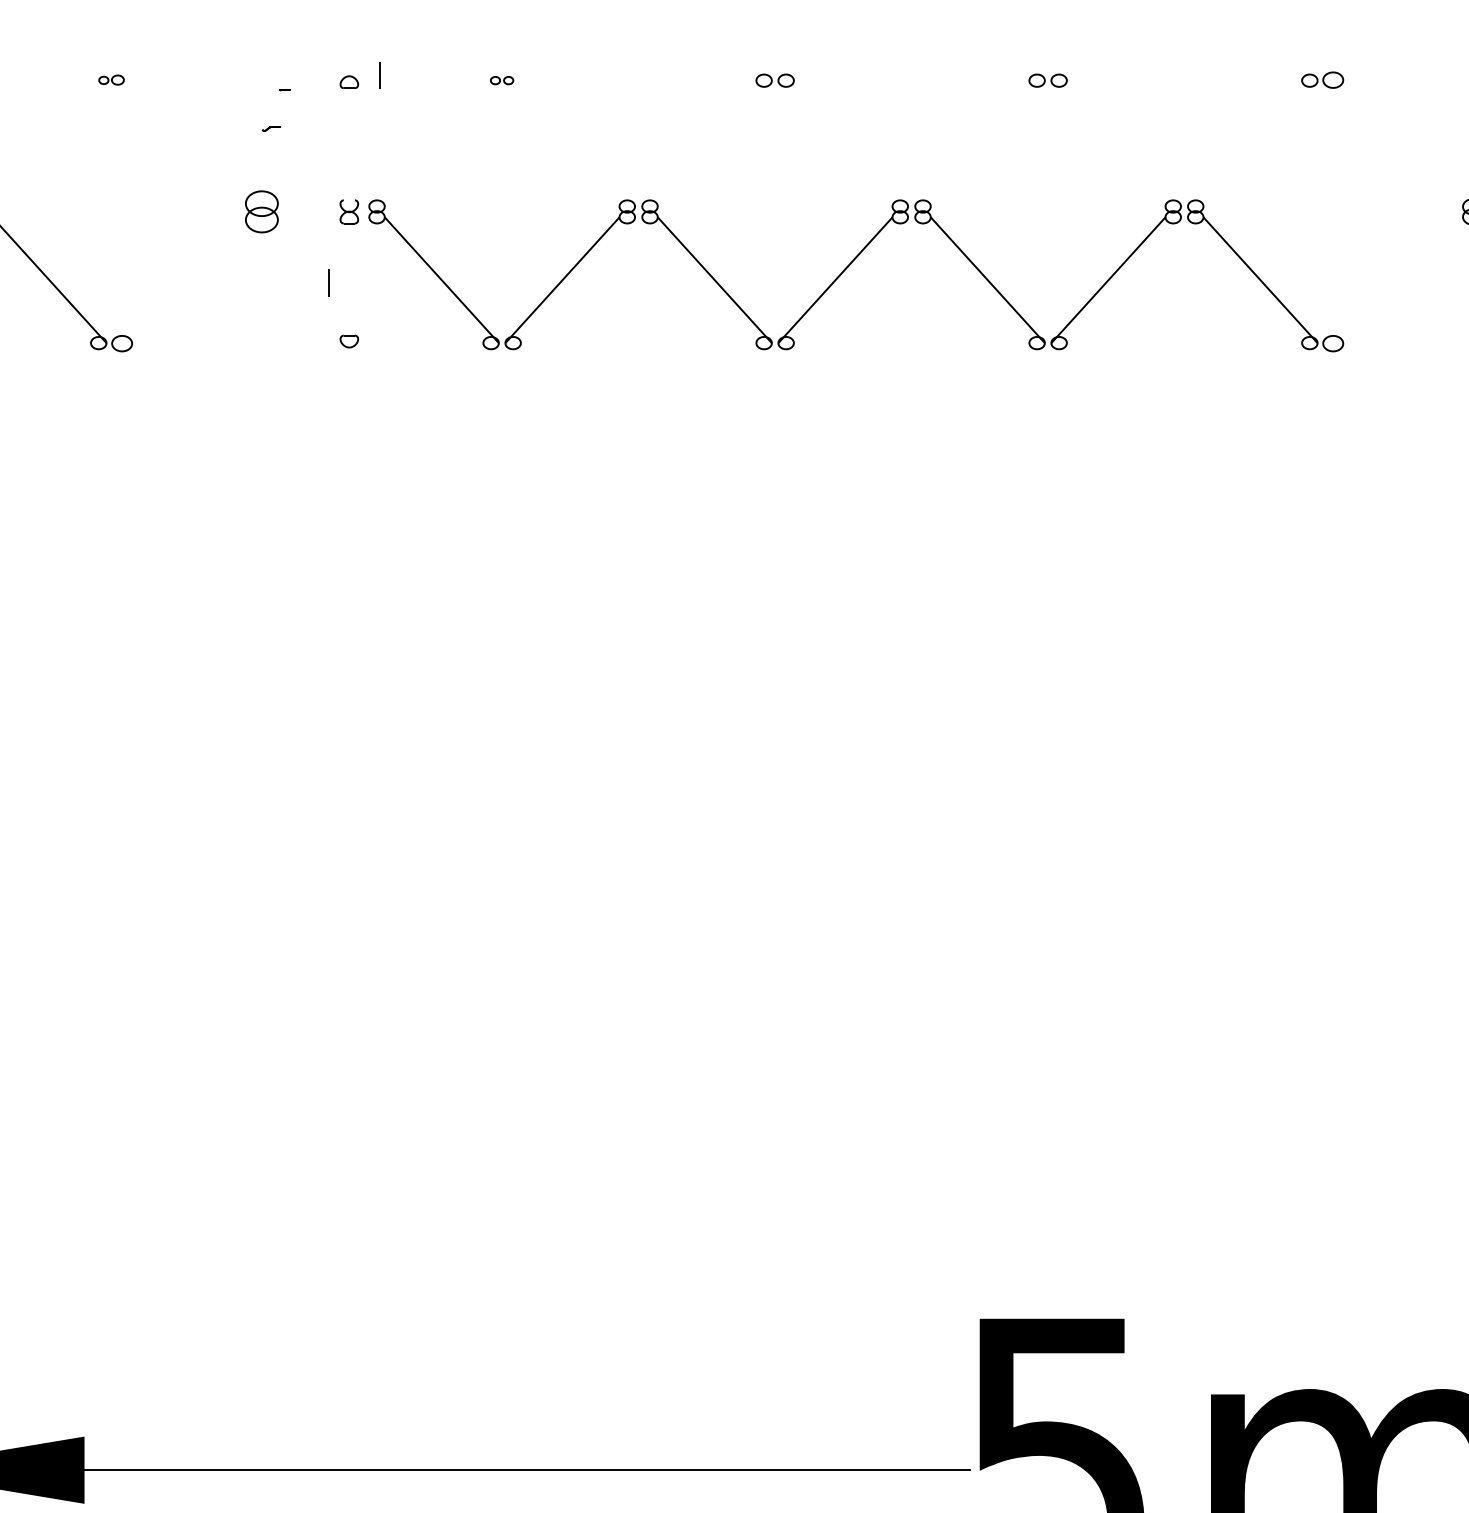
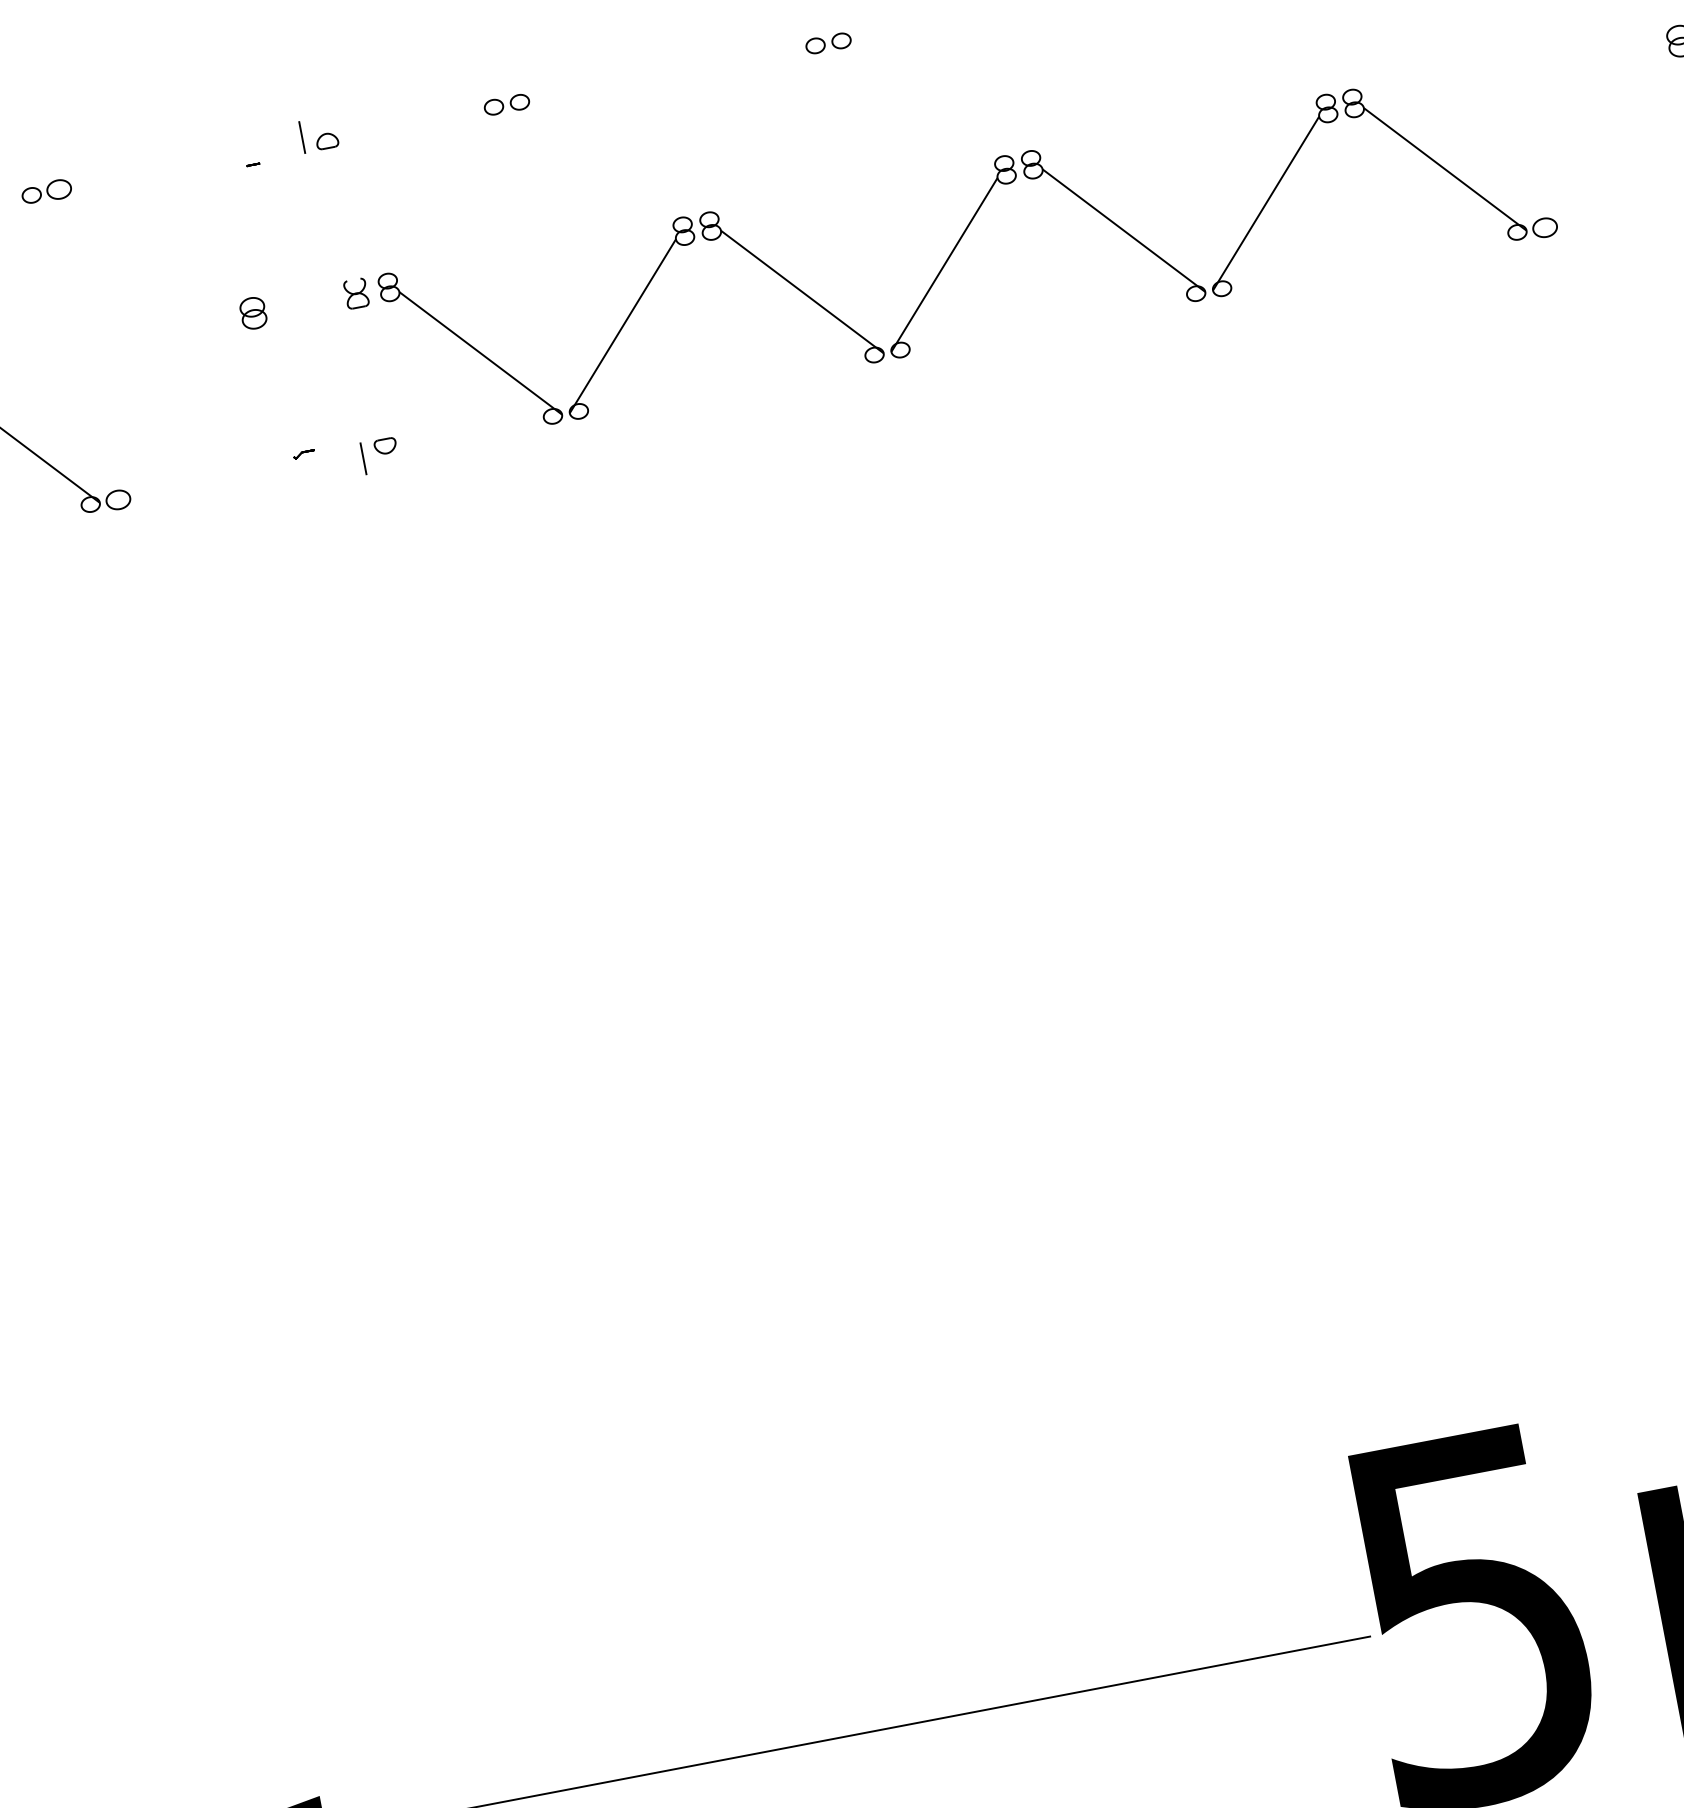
line: (379, 75) -> (301, 137), moved
part: (111, 79) -> (46, 191), size x1.67
part: (501, 80) -> (506, 104), size x1.67
part: (271, 128) -> (304, 453), moved
part: (261, 211) -> (252, 312), size x0.62
line: (328, 282) -> (362, 458), moved

